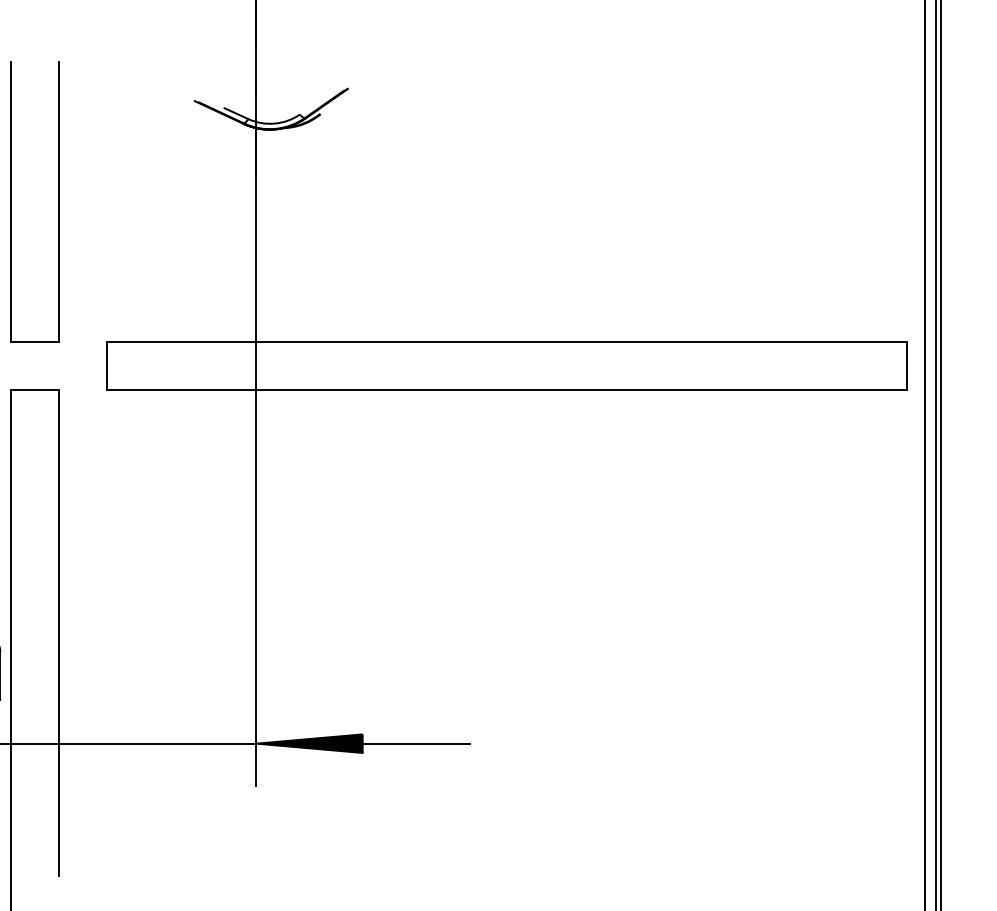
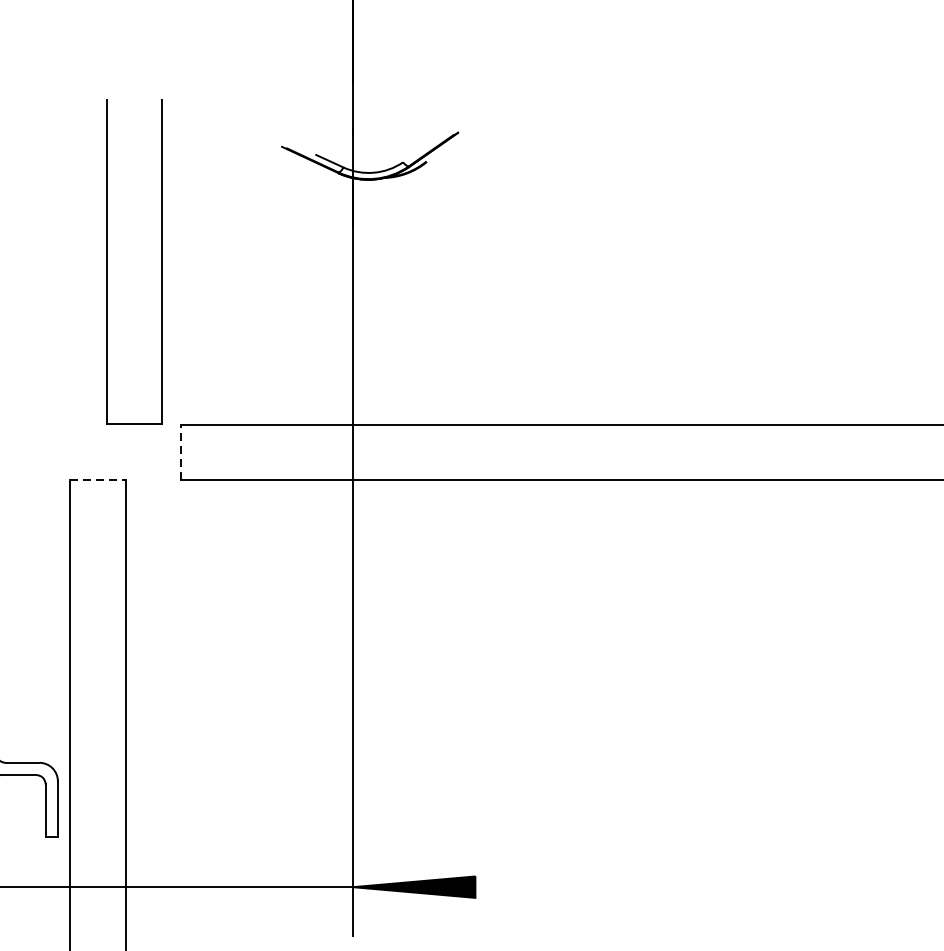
part: (11, 201) -> (107, 261), moved
line: (107, 365) -> (181, 451), solid -> dashed
line: (35, 390) -> (98, 480), solid -> dashed
line: (415, 743) -> (536, 886), removed

